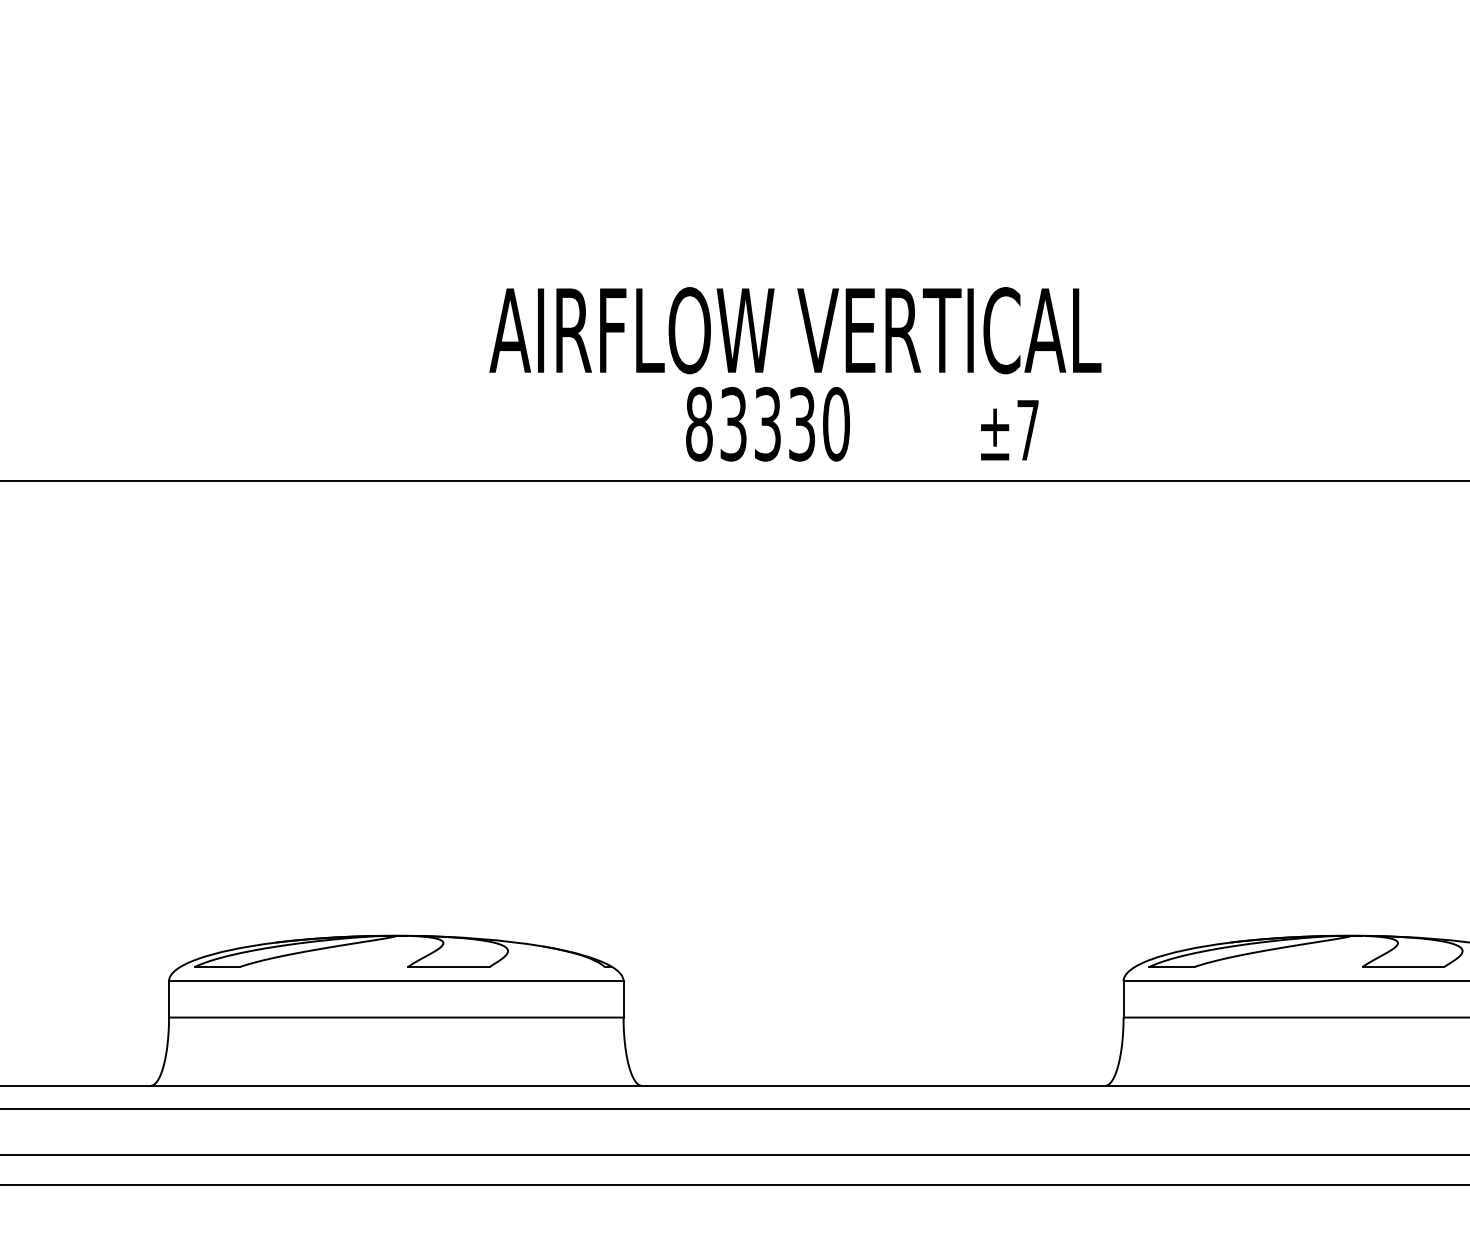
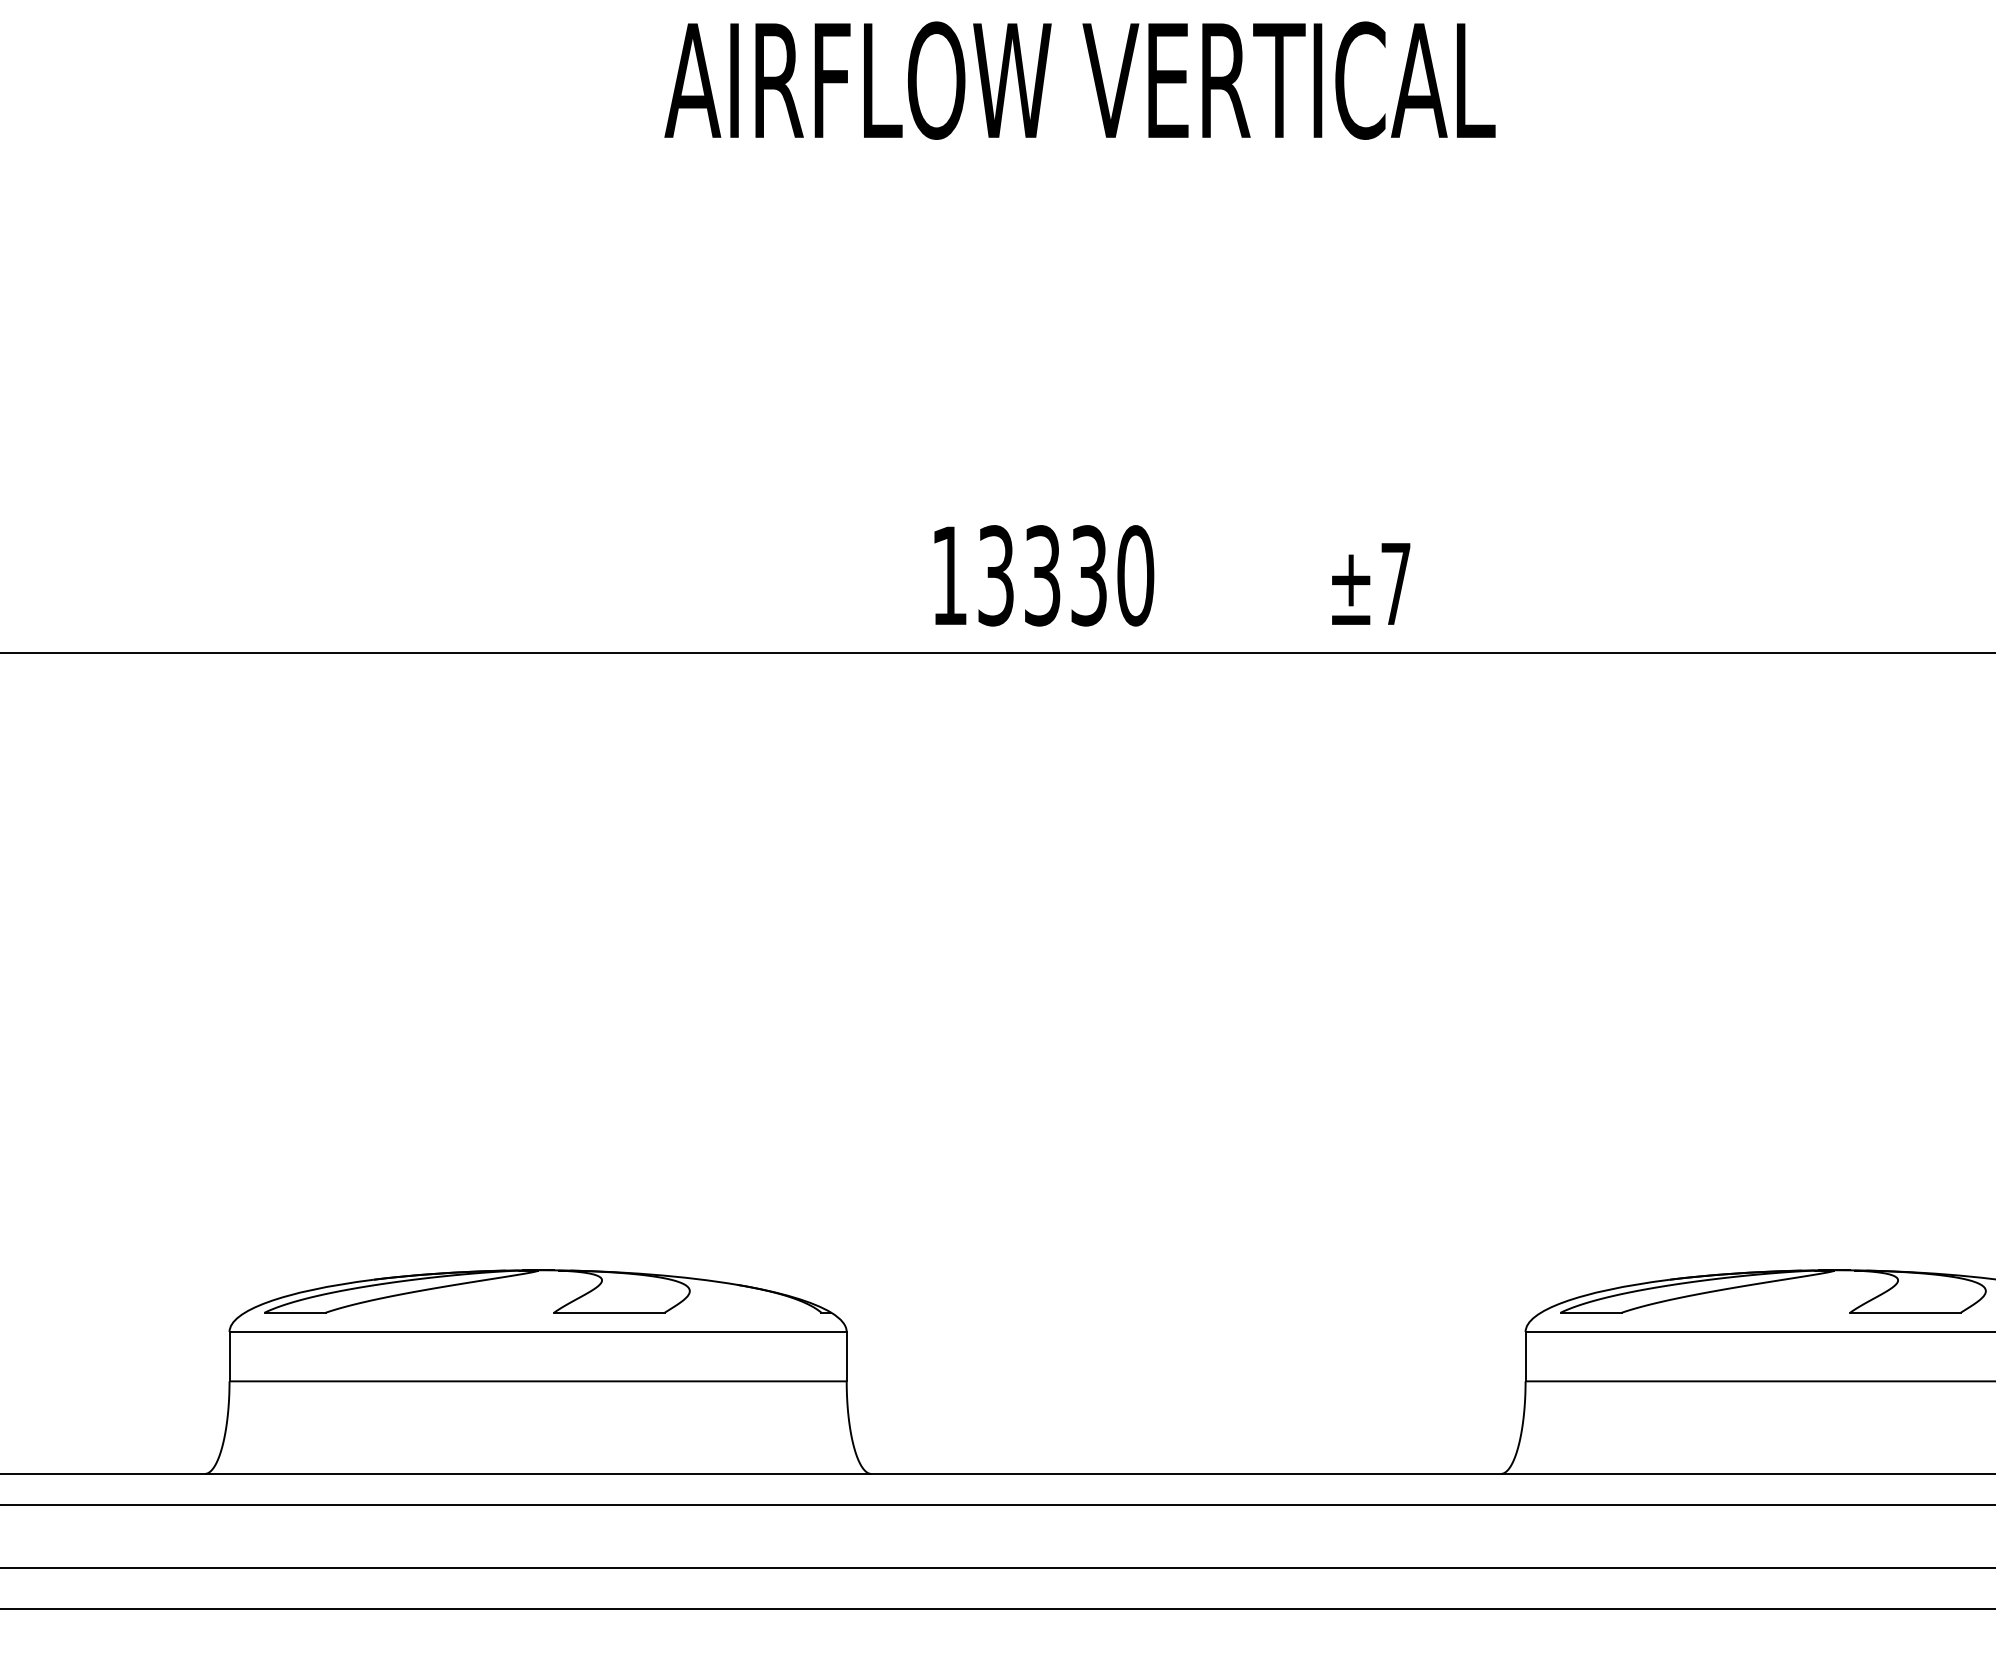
text: (795, 330) -> (1079, 80), moved
text: (699, 424) -> (949, 575), 83330 -> 13330

